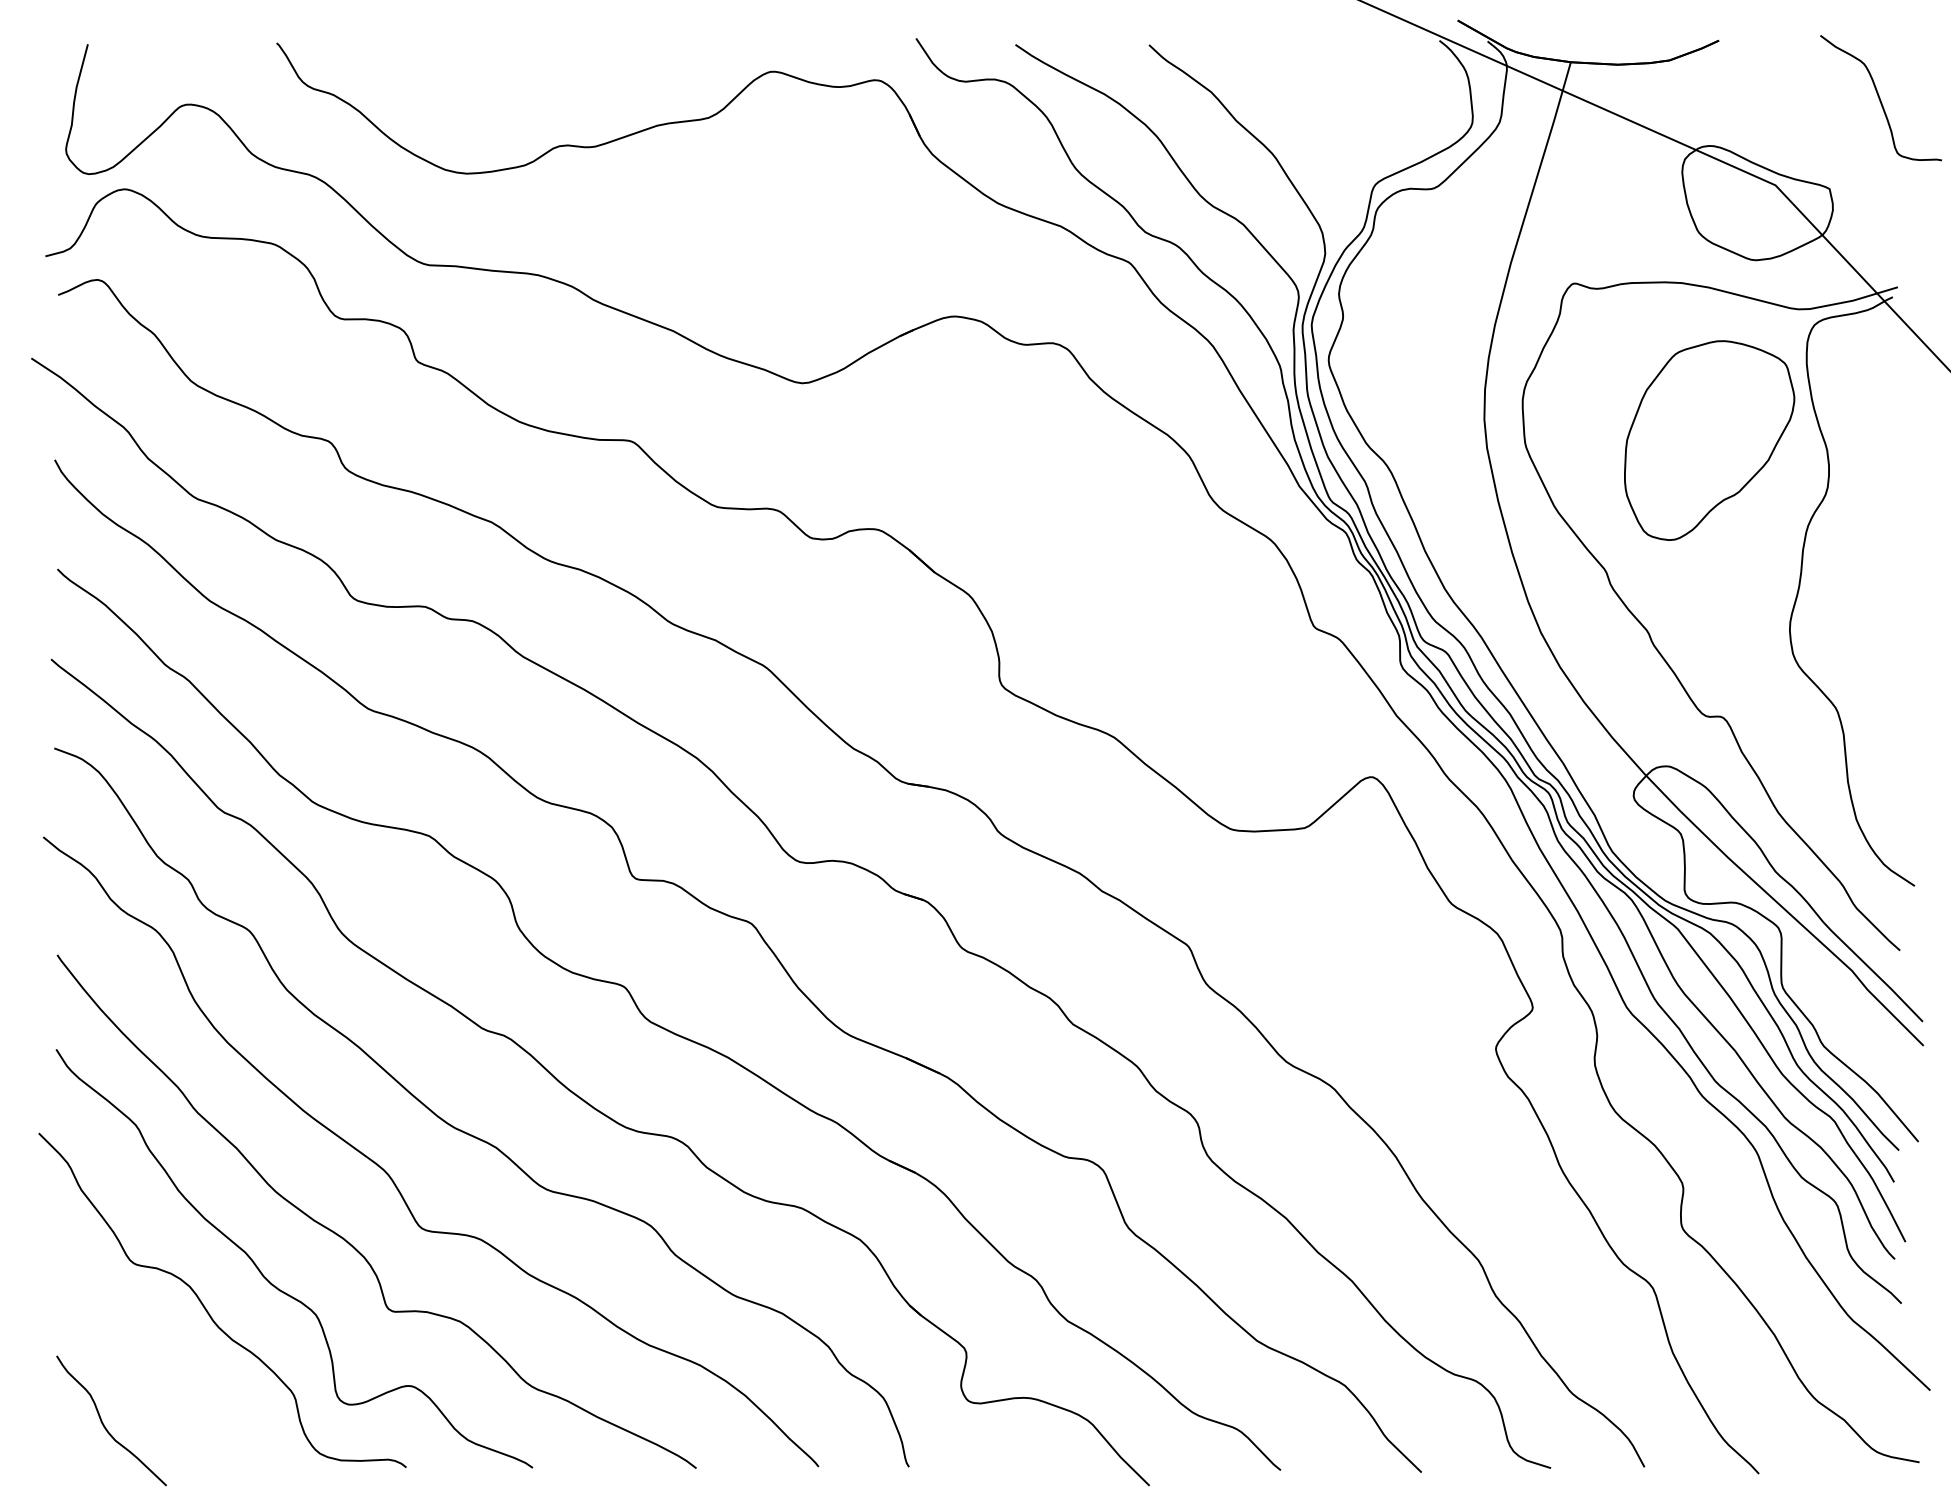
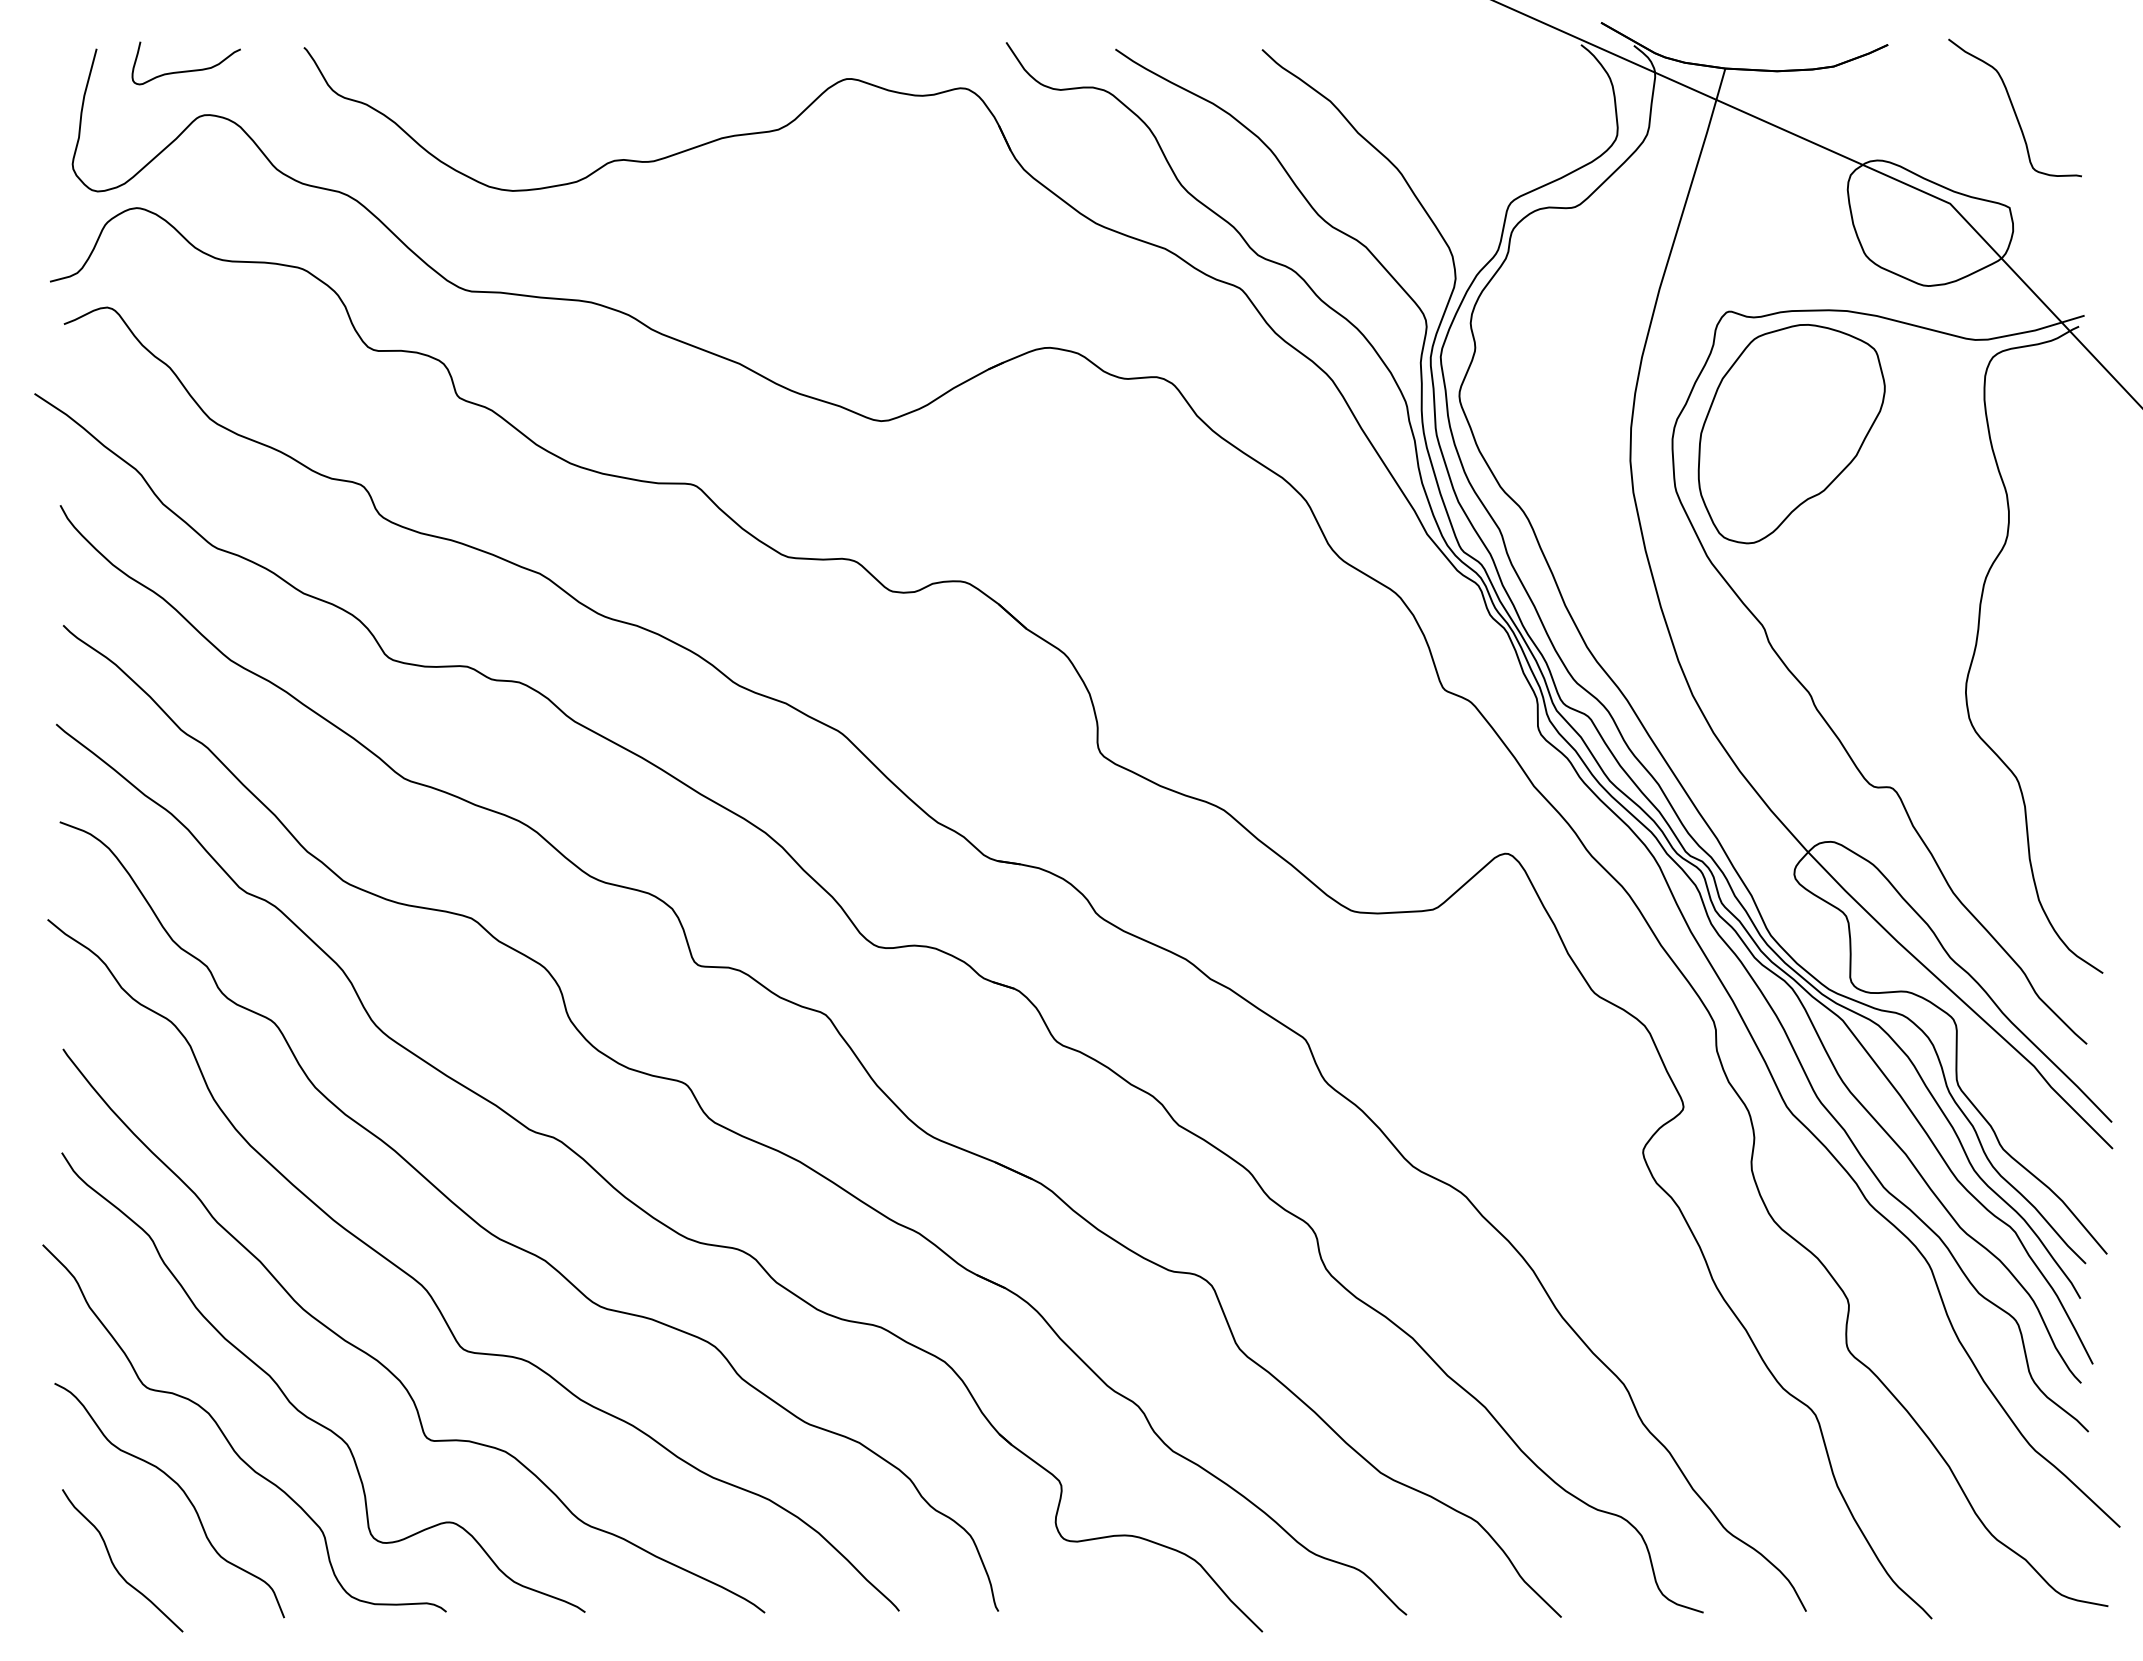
curve: (168, 64) -> (185, 70), added
curve: (1879, 97) -> (2013, 107), moved
part: (1709, 440) -> (1791, 434), moved
curve: (164, 1356) -> (180, 1489), added

